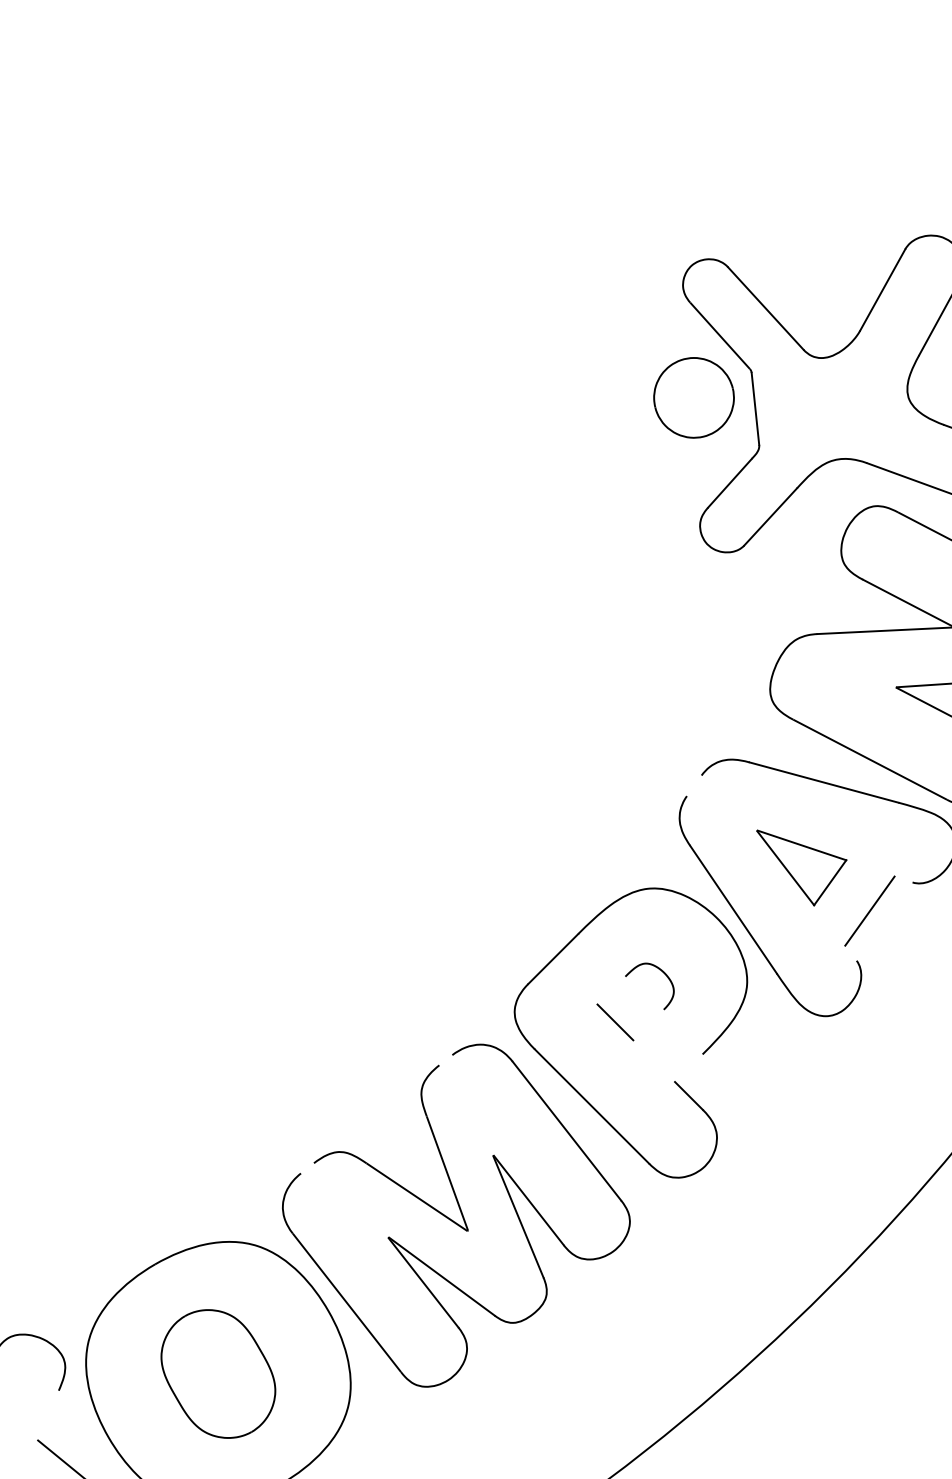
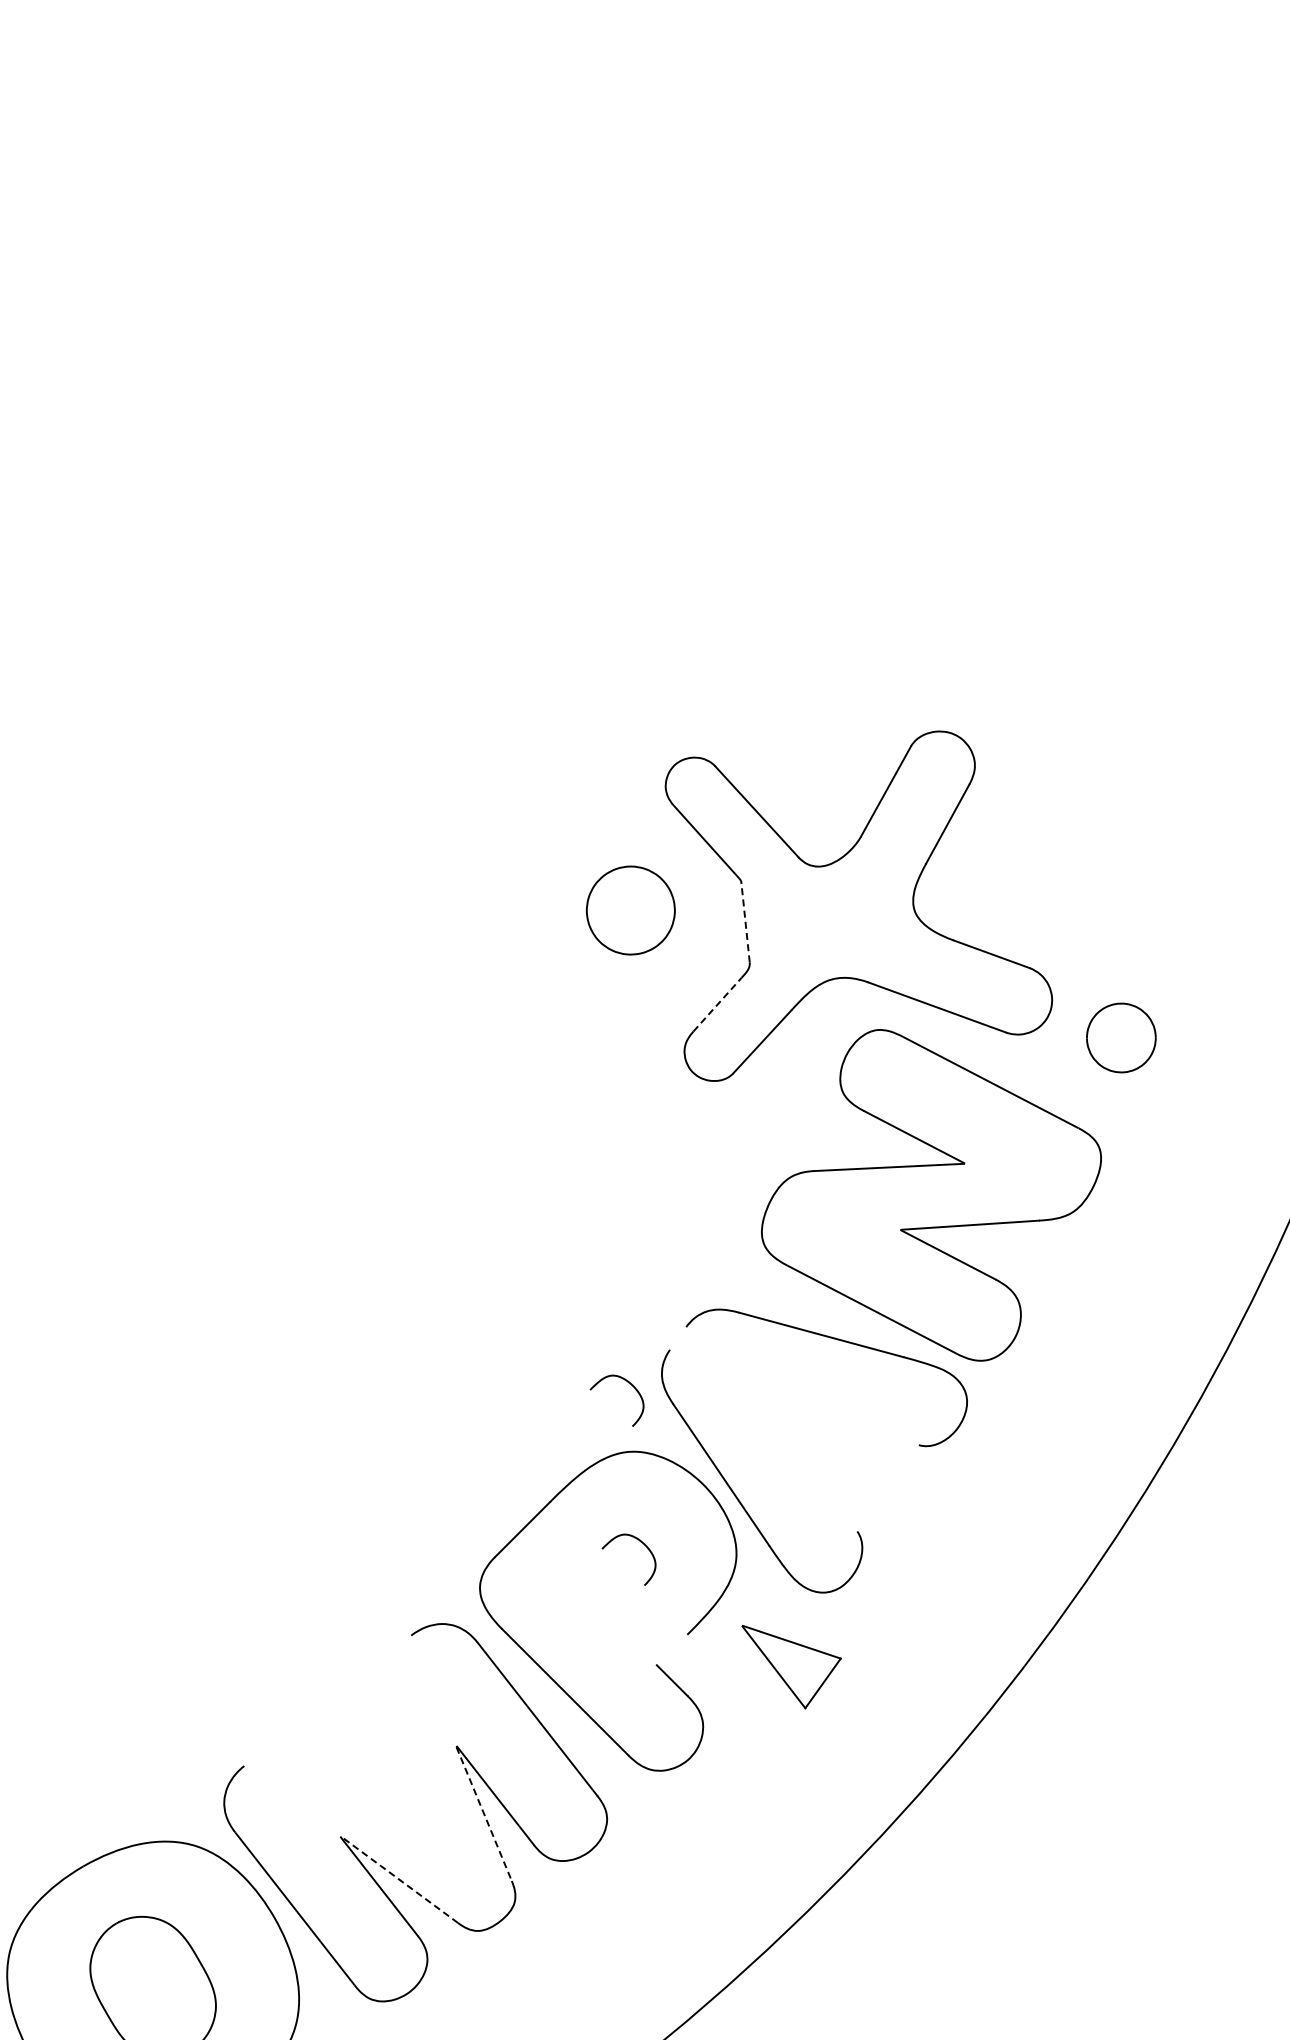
part: (693, 397) -> (630, 910), moved
line: (755, 408) -> (745, 922), solid -> dashed
line: (729, 483) -> (717, 1004), solid -> dashed
curve: (649, 826) -> (628, 1383), added
part: (801, 868) -> (791, 1667), moved
line: (869, 910) -> (871, 1476), removed
line: (614, 1022) -> (590, 1599), removed
part: (377, 1169) -> (328, 1761), removed
line: (518, 1217) -> (484, 1814), solid -> dashed
line: (441, 1276) -> (399, 1879), solid -> dashed

